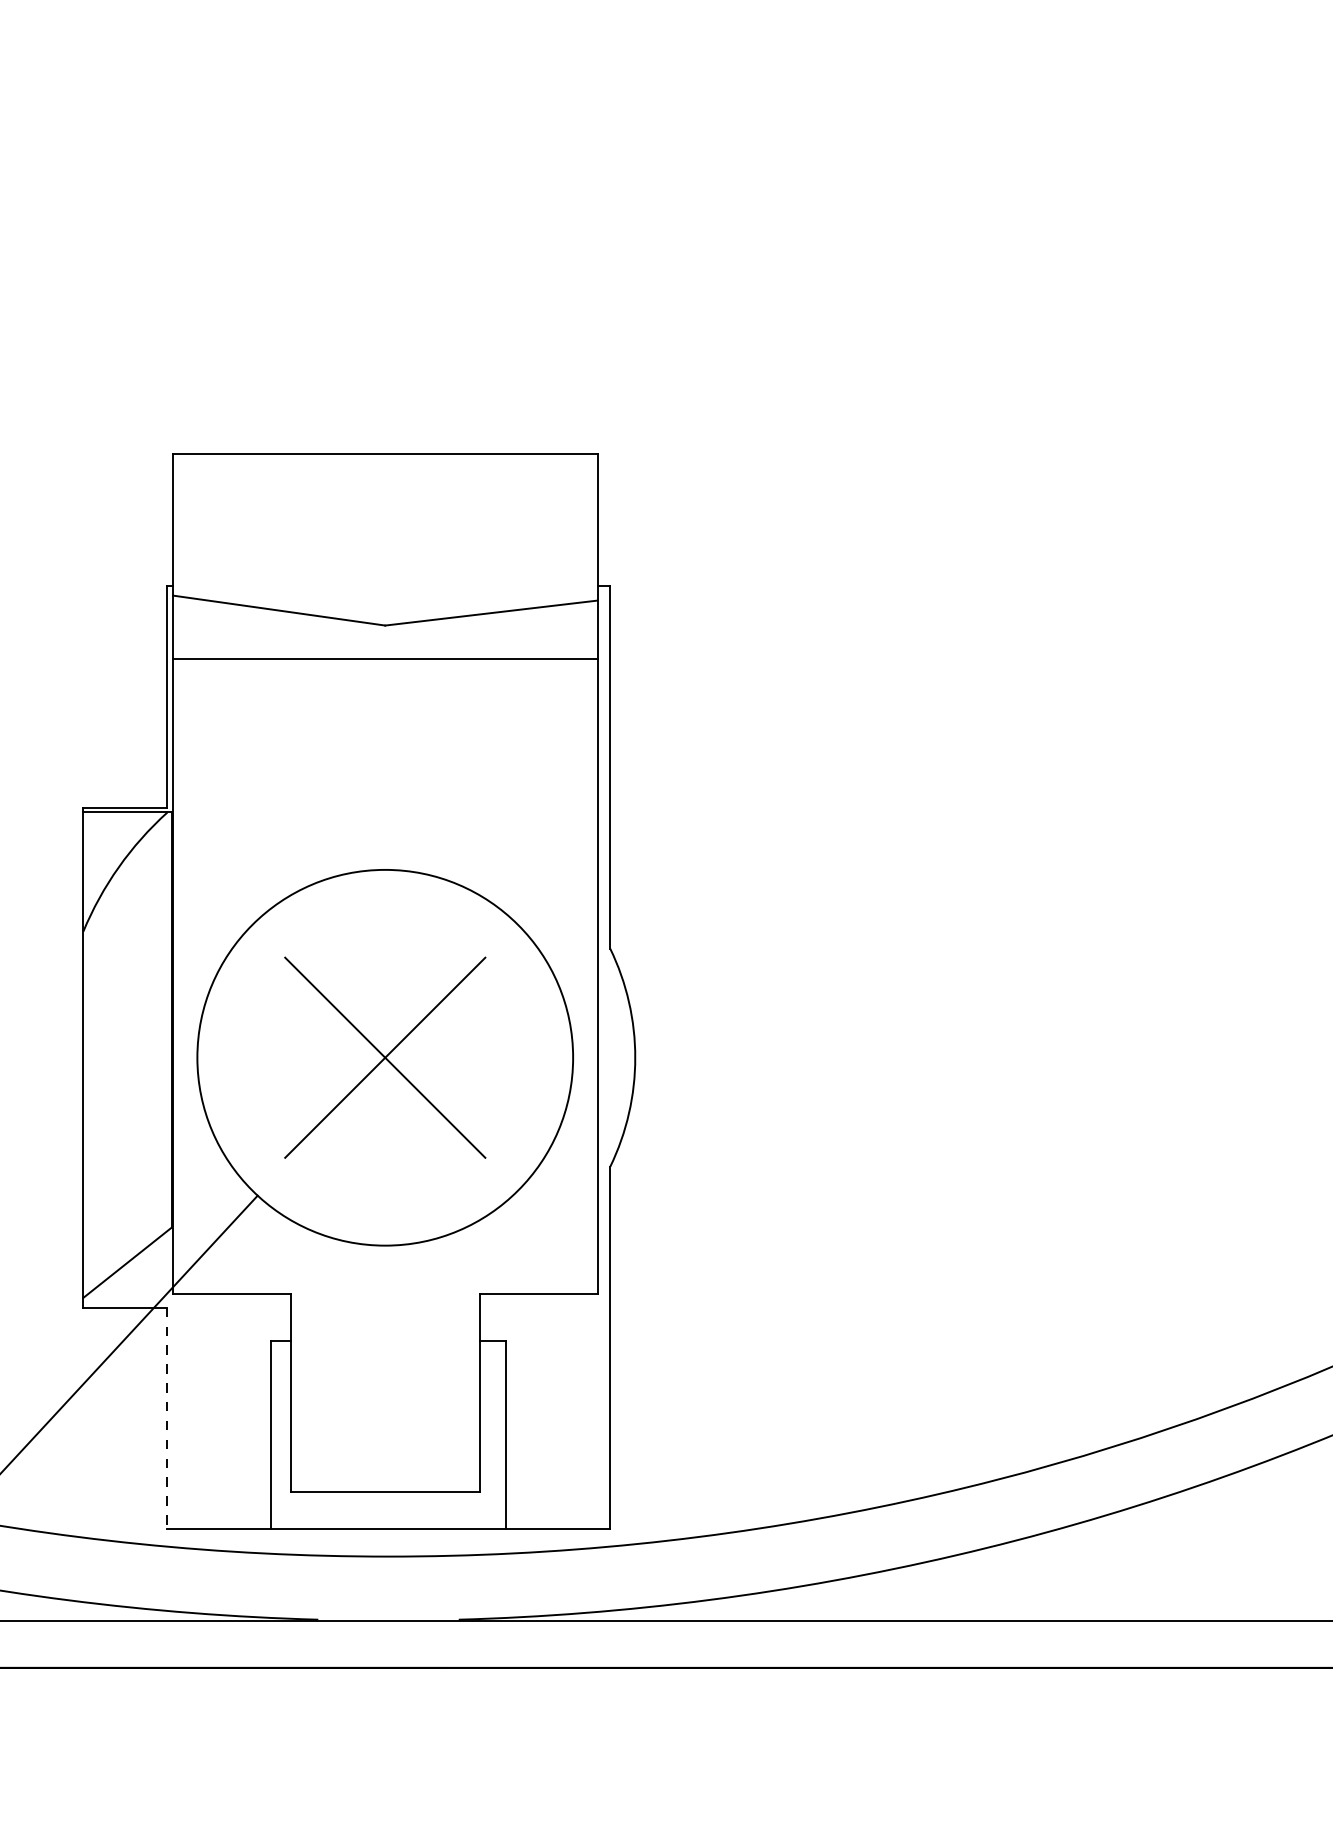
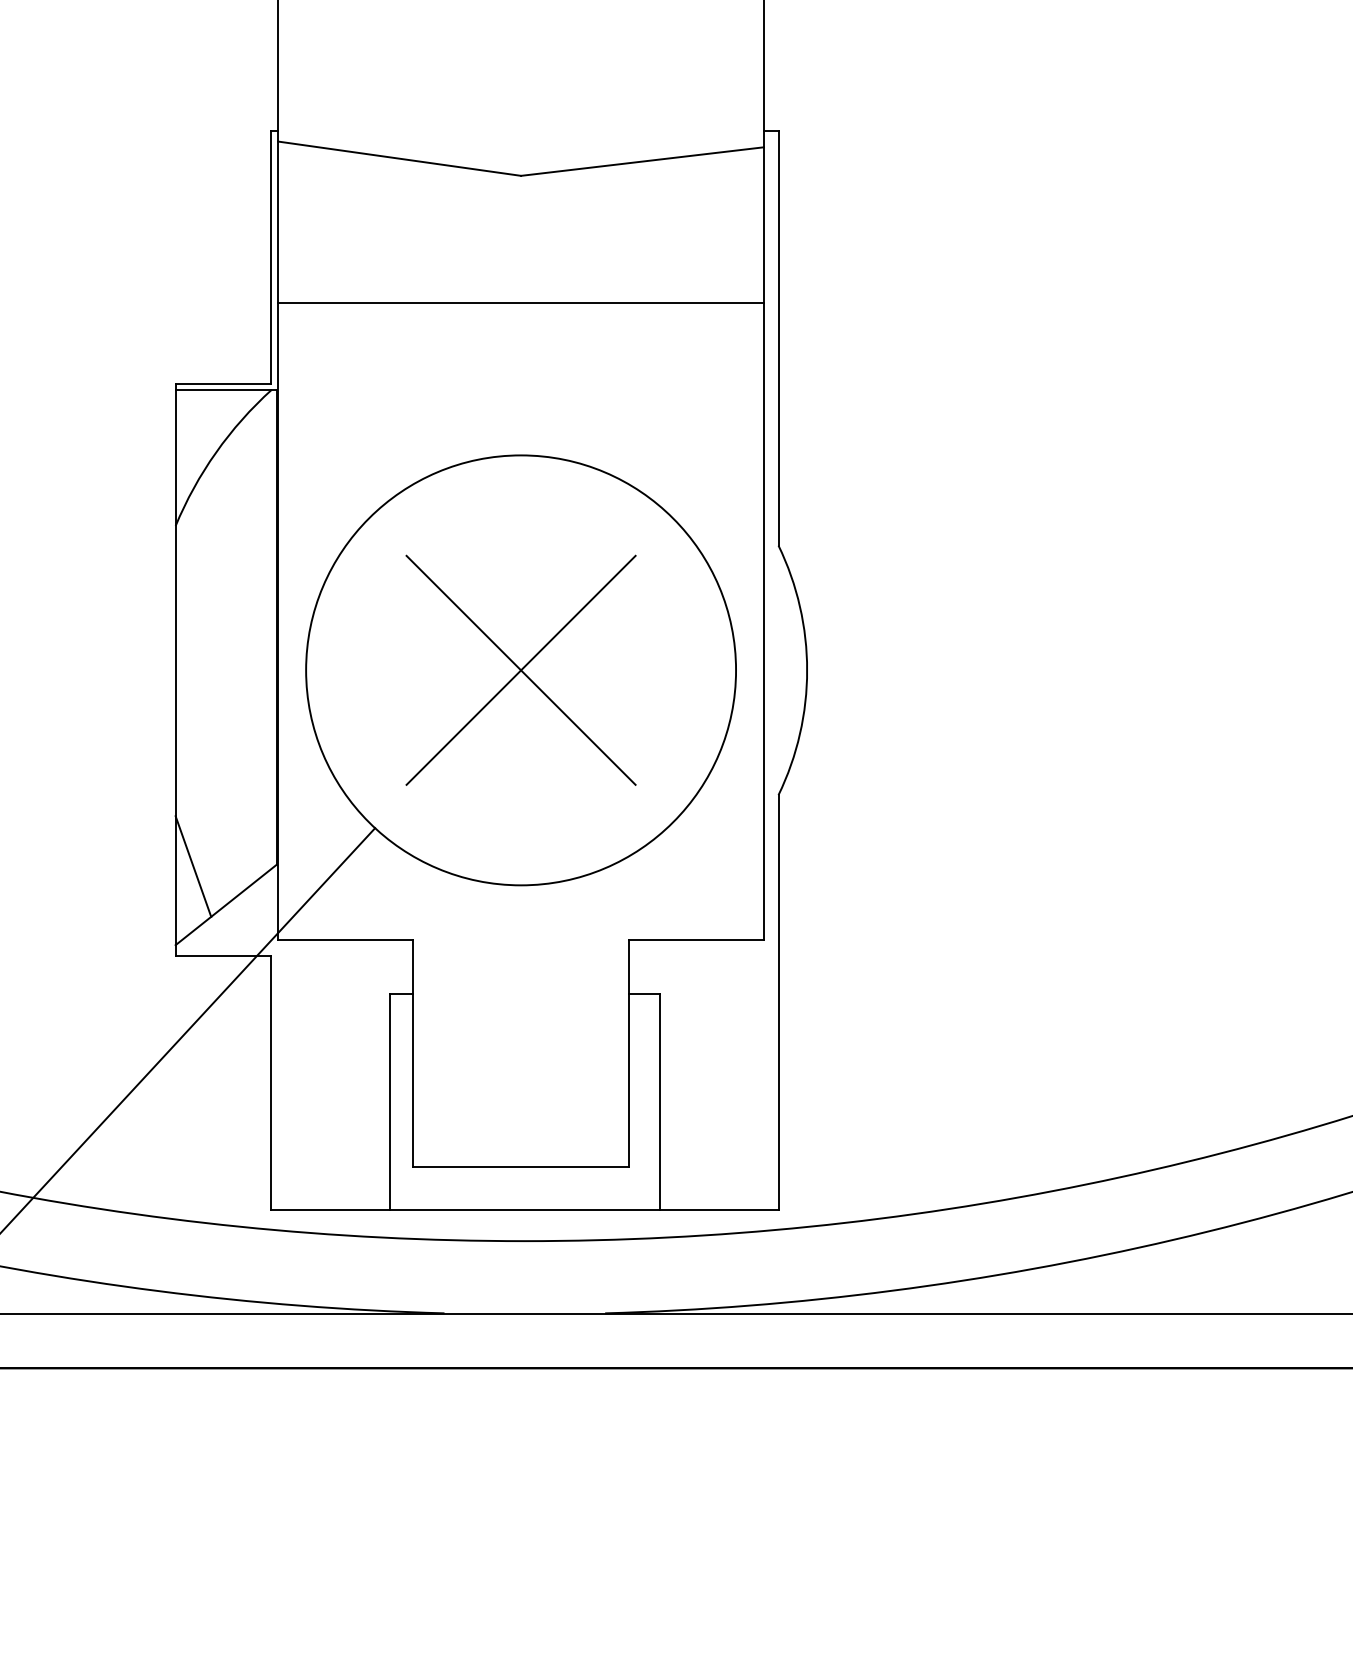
line: (384, 658) -> (520, 302), moved
line: (98, 1229) -> (192, 866), added
line: (166, 1418) -> (270, 1083), dashed -> solid

